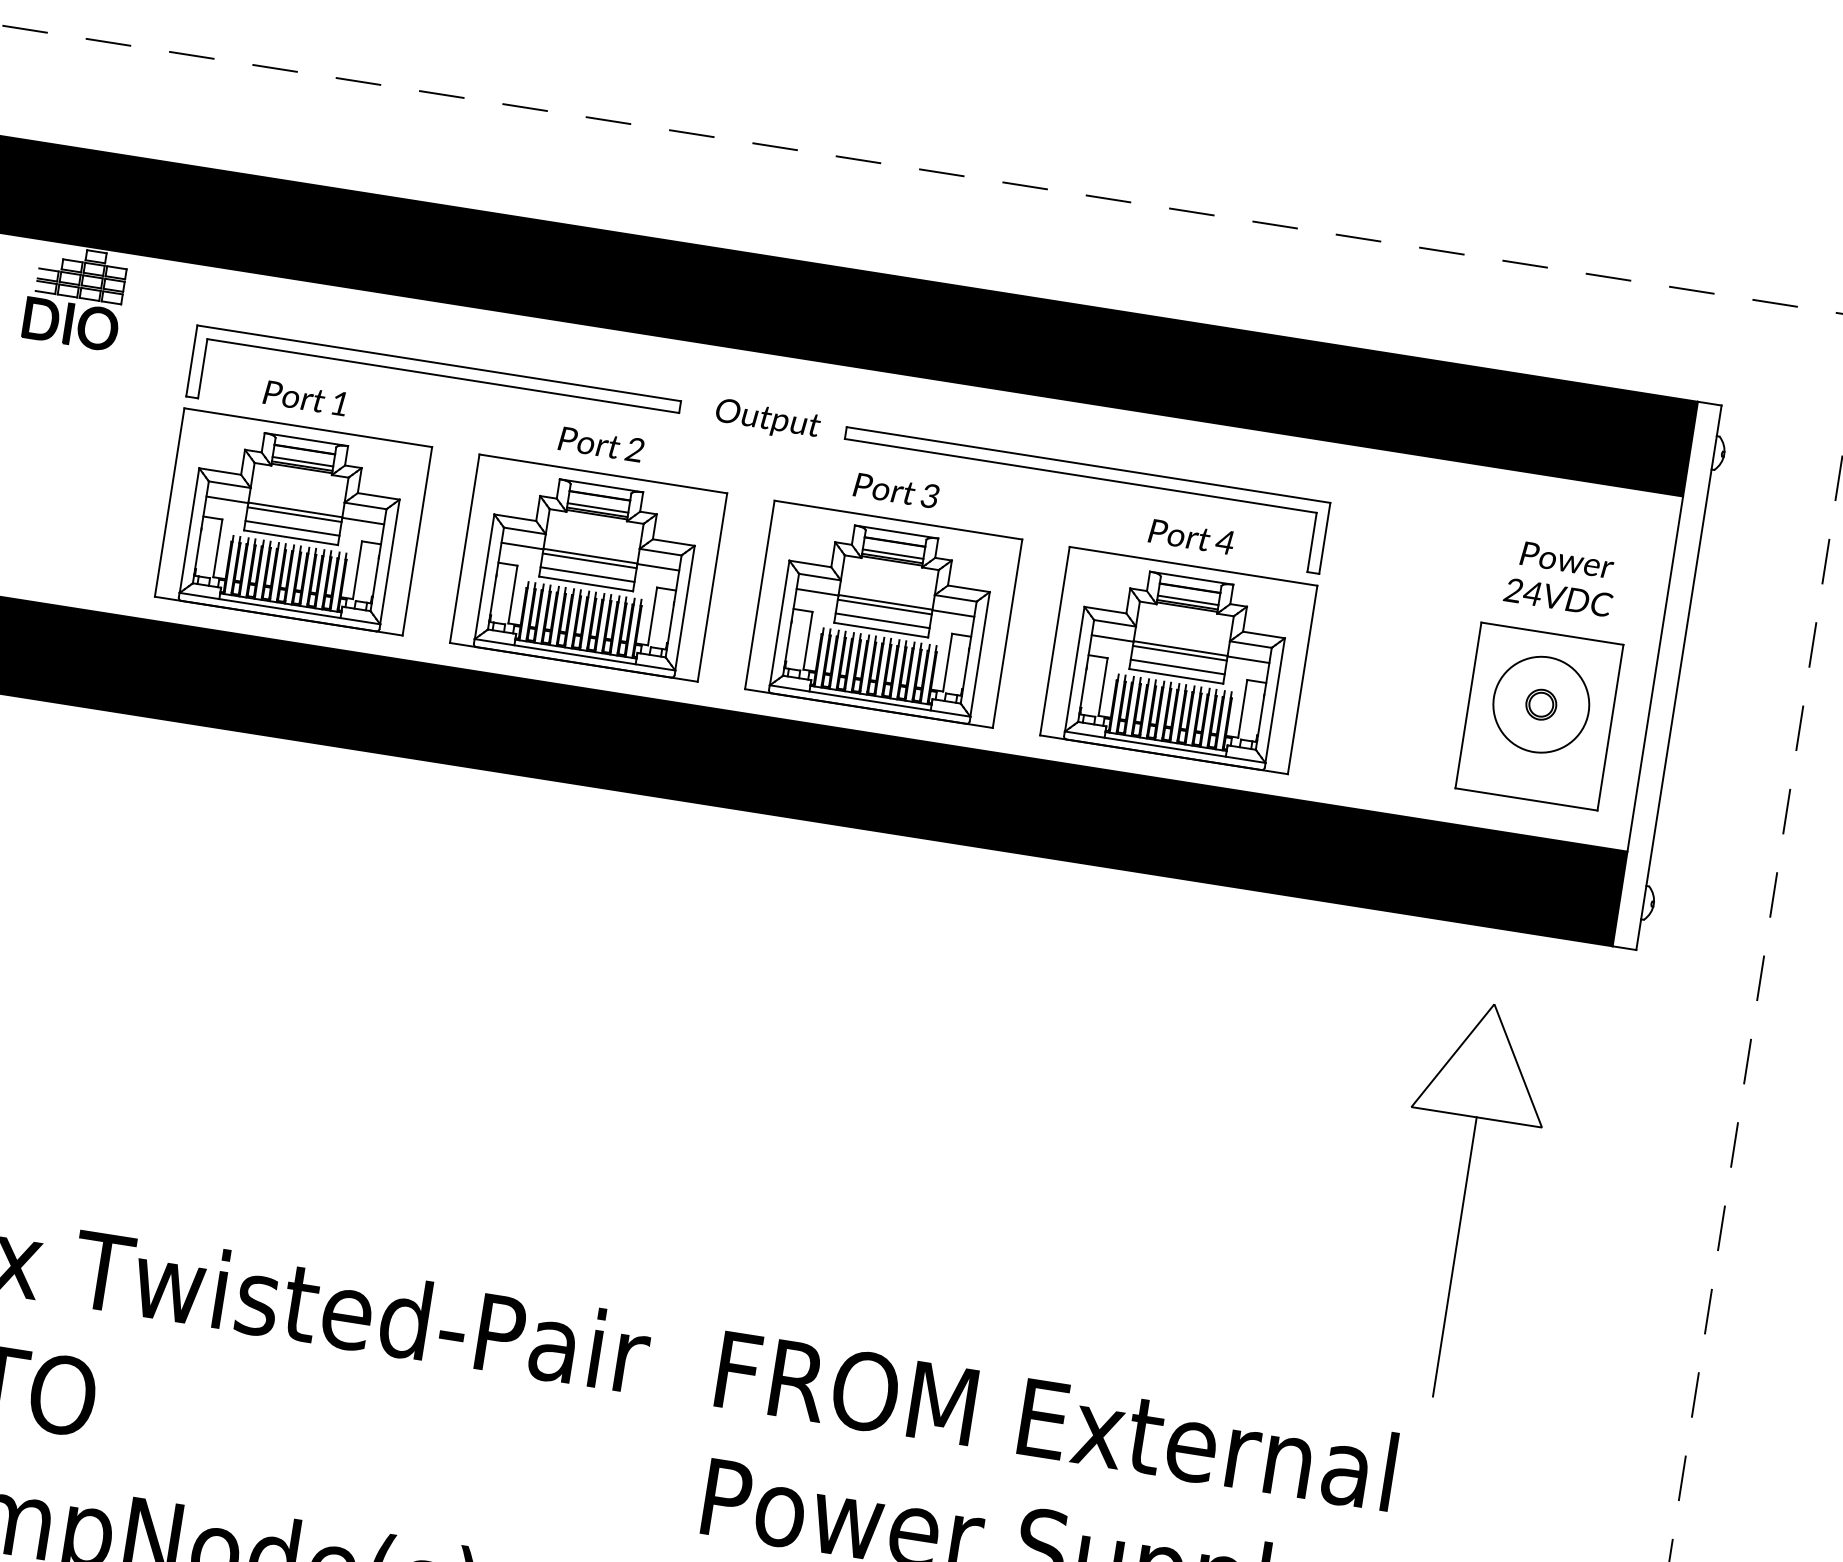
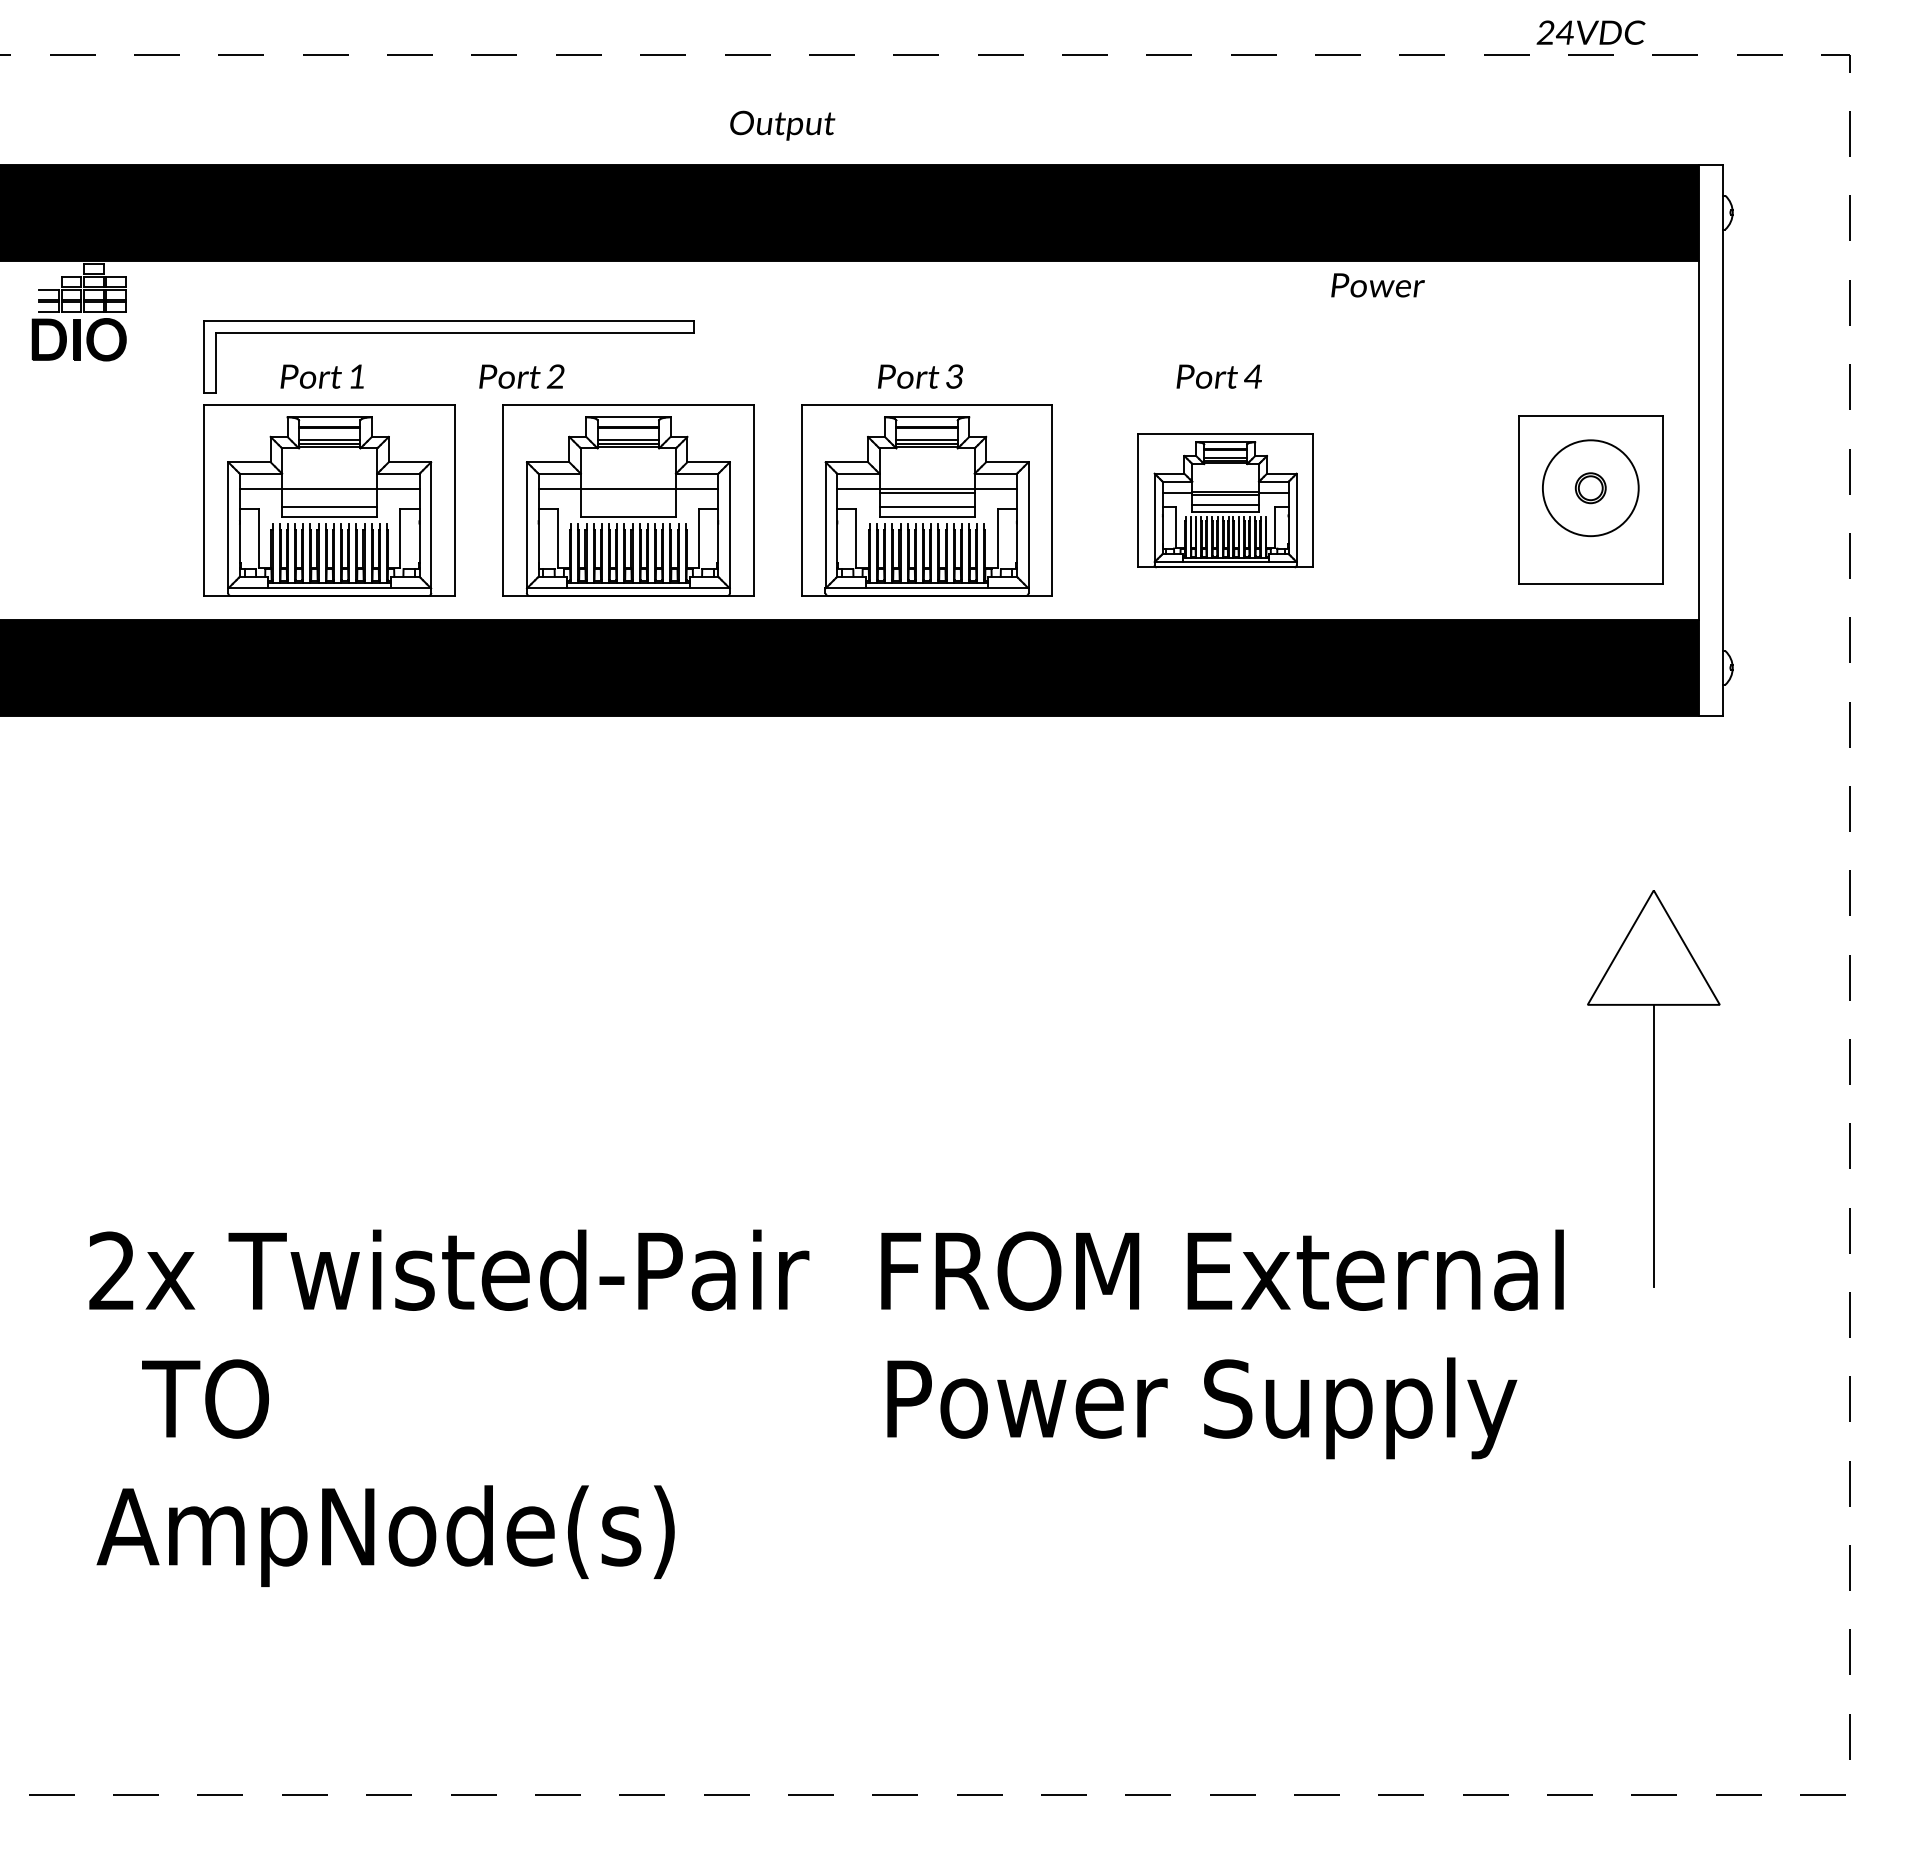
text: (767, 419) -> (782, 125), moved
text: (600, 444) -> (521, 376), moved
part: (1086, 476) -> (1106, 333), removed
line: (294, 514) -> (329, 493), removed
line: (588, 560) -> (627, 493), removed
text: (1566, 560) -> (1377, 285), moved
line: (586, 574) -> (627, 507), removed
text: (1557, 597) -> (1590, 32), moved
part: (1178, 660) -> (1225, 500), size x0.7
part: (1463, 1199) -> (1653, 1088), moved

